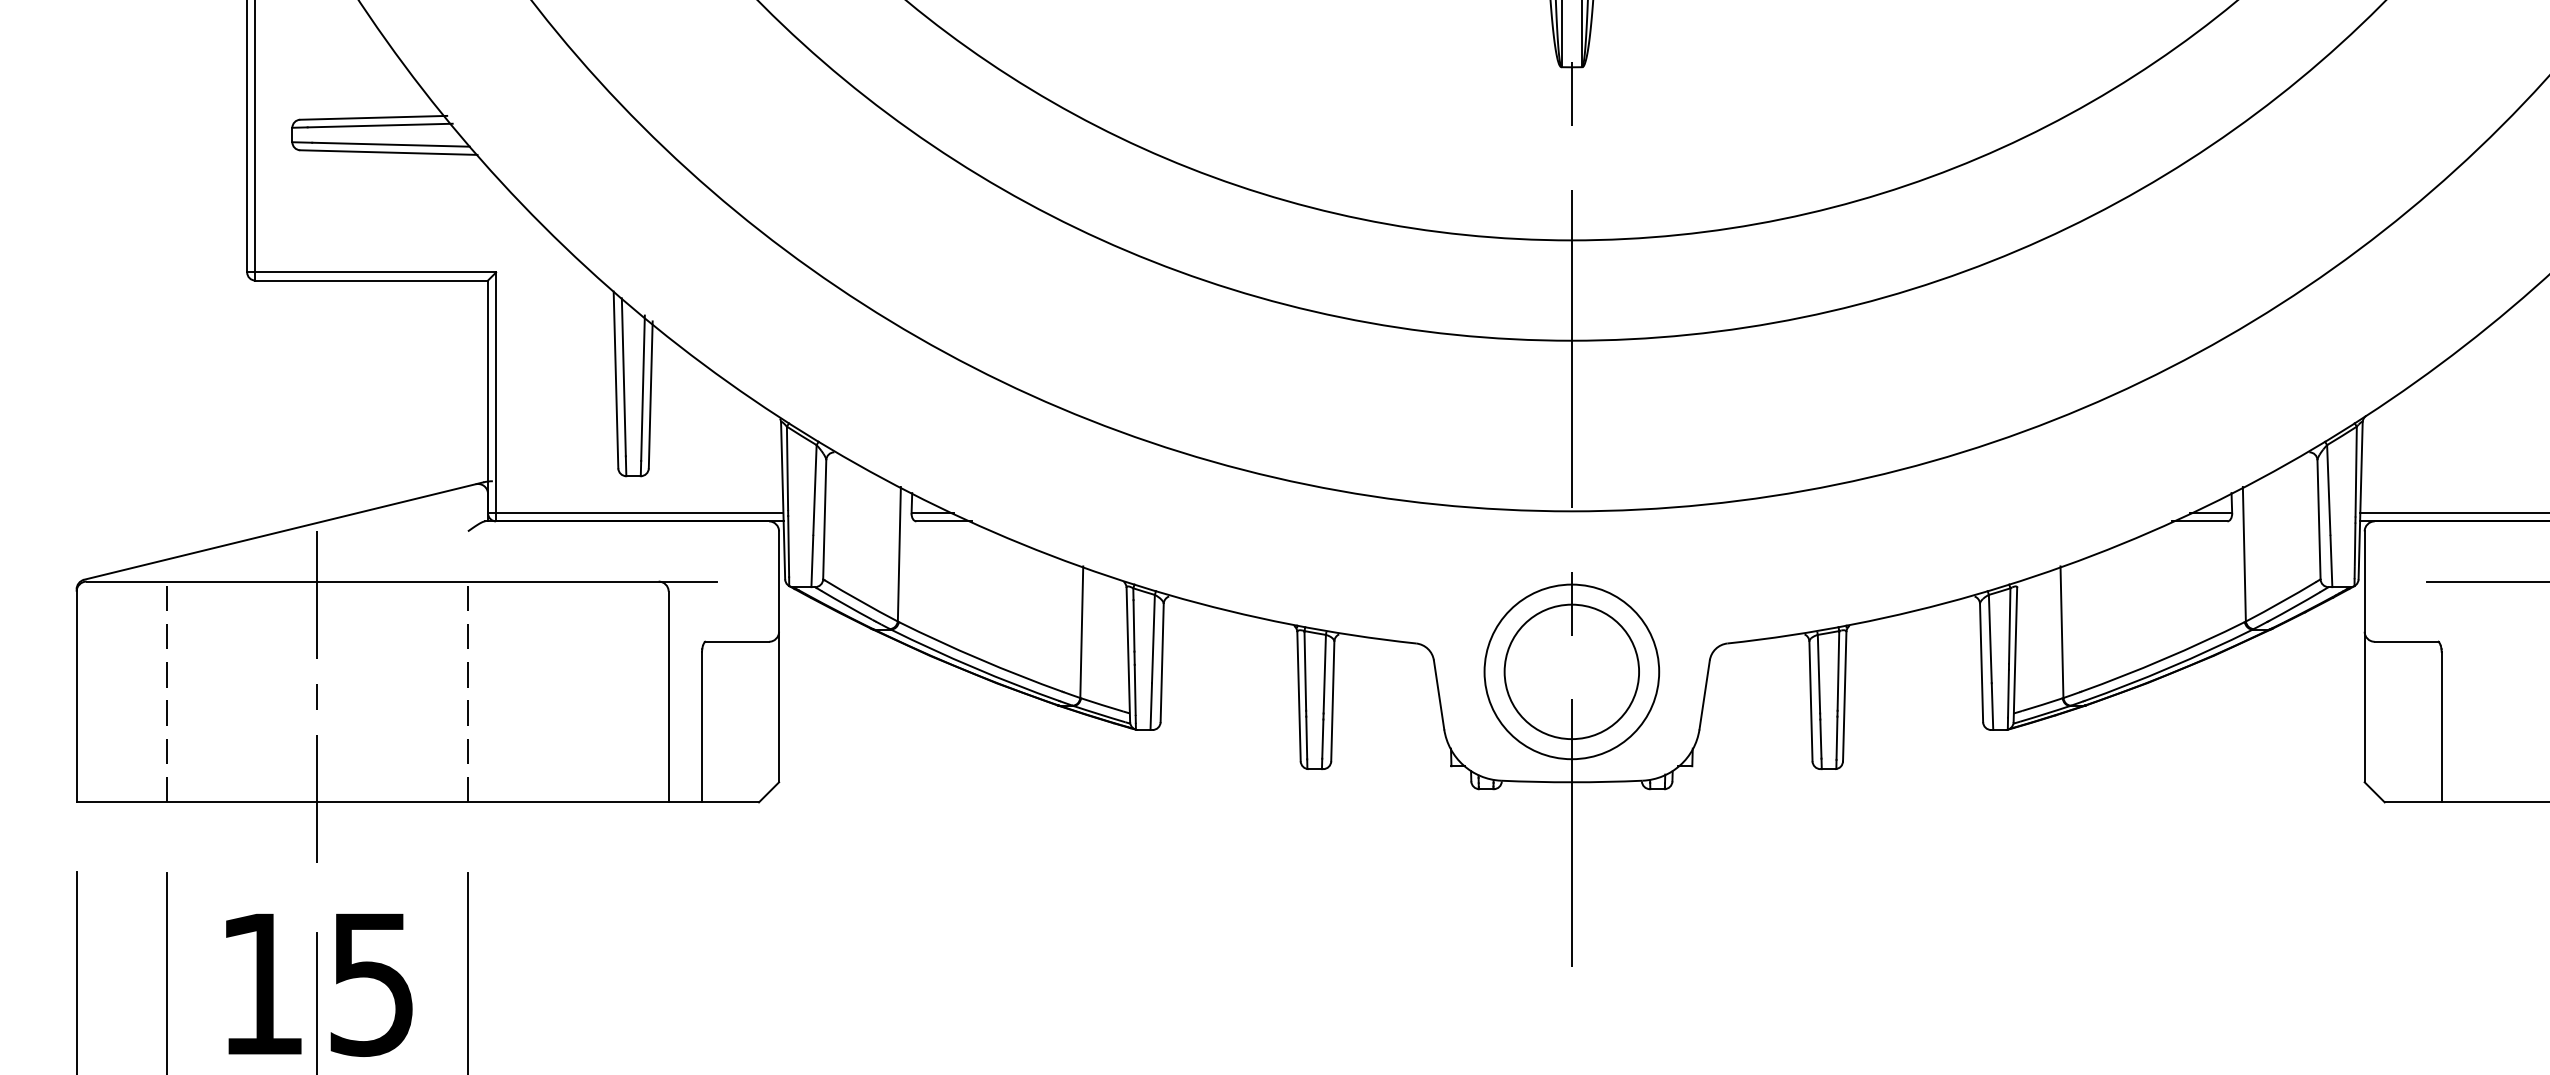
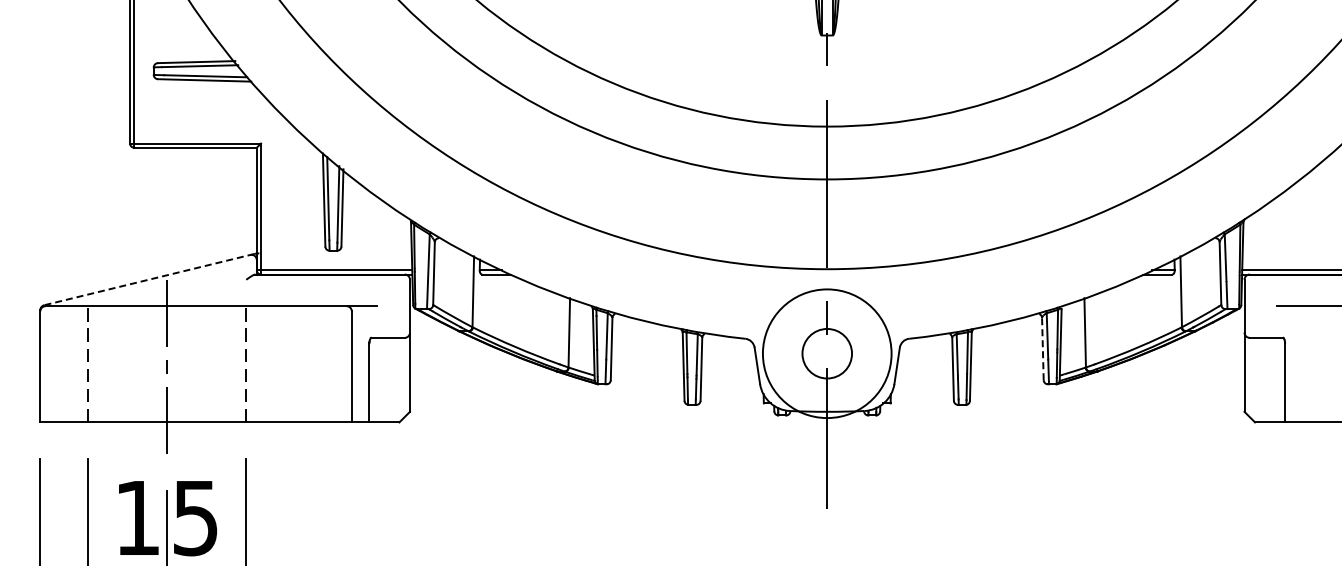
line: (282, 530) -> (148, 279), solid -> dashed
line: (1980, 661) -> (1042, 348), solid -> dashed
circle: (1570, 671) -> (826, 353), size x0.7
circle: (1572, 671) -> (827, 353), size x1.4

